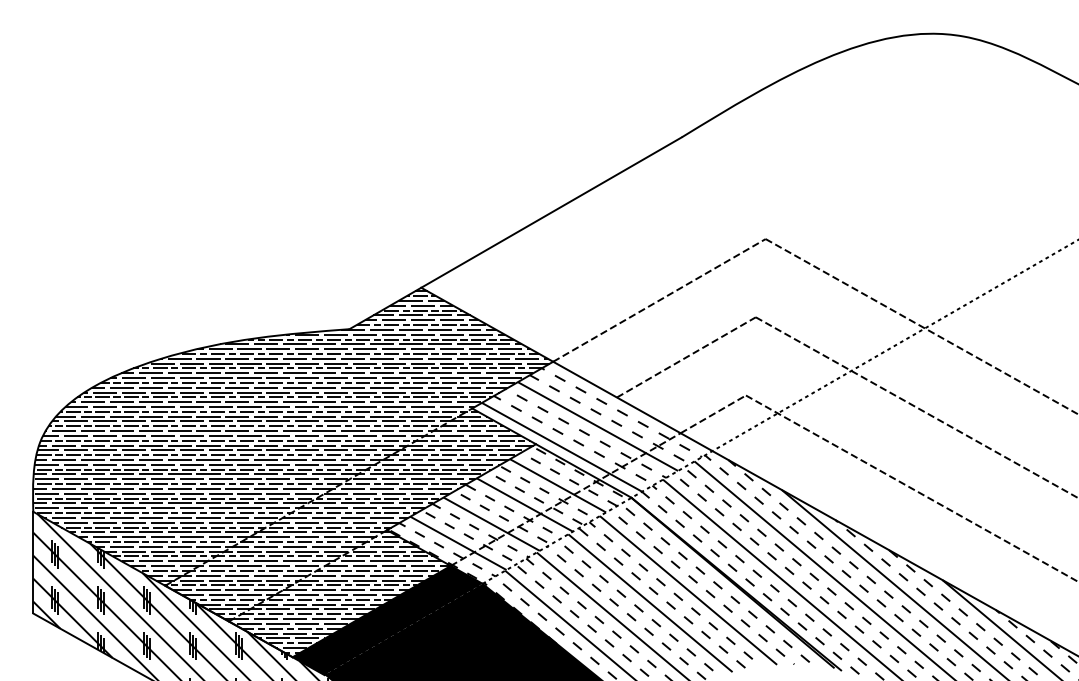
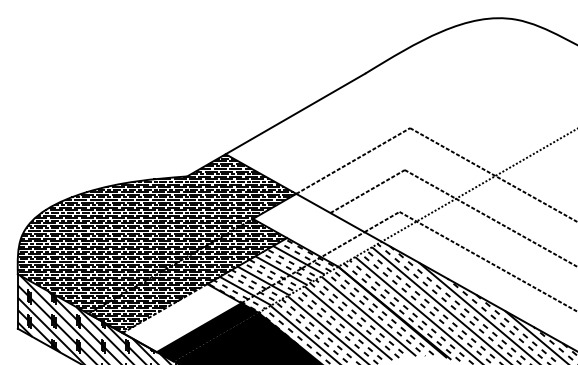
hatch: (592, 430) -> (317, 230), removed
hatch: (340, 592) -> (182, 317), removed

